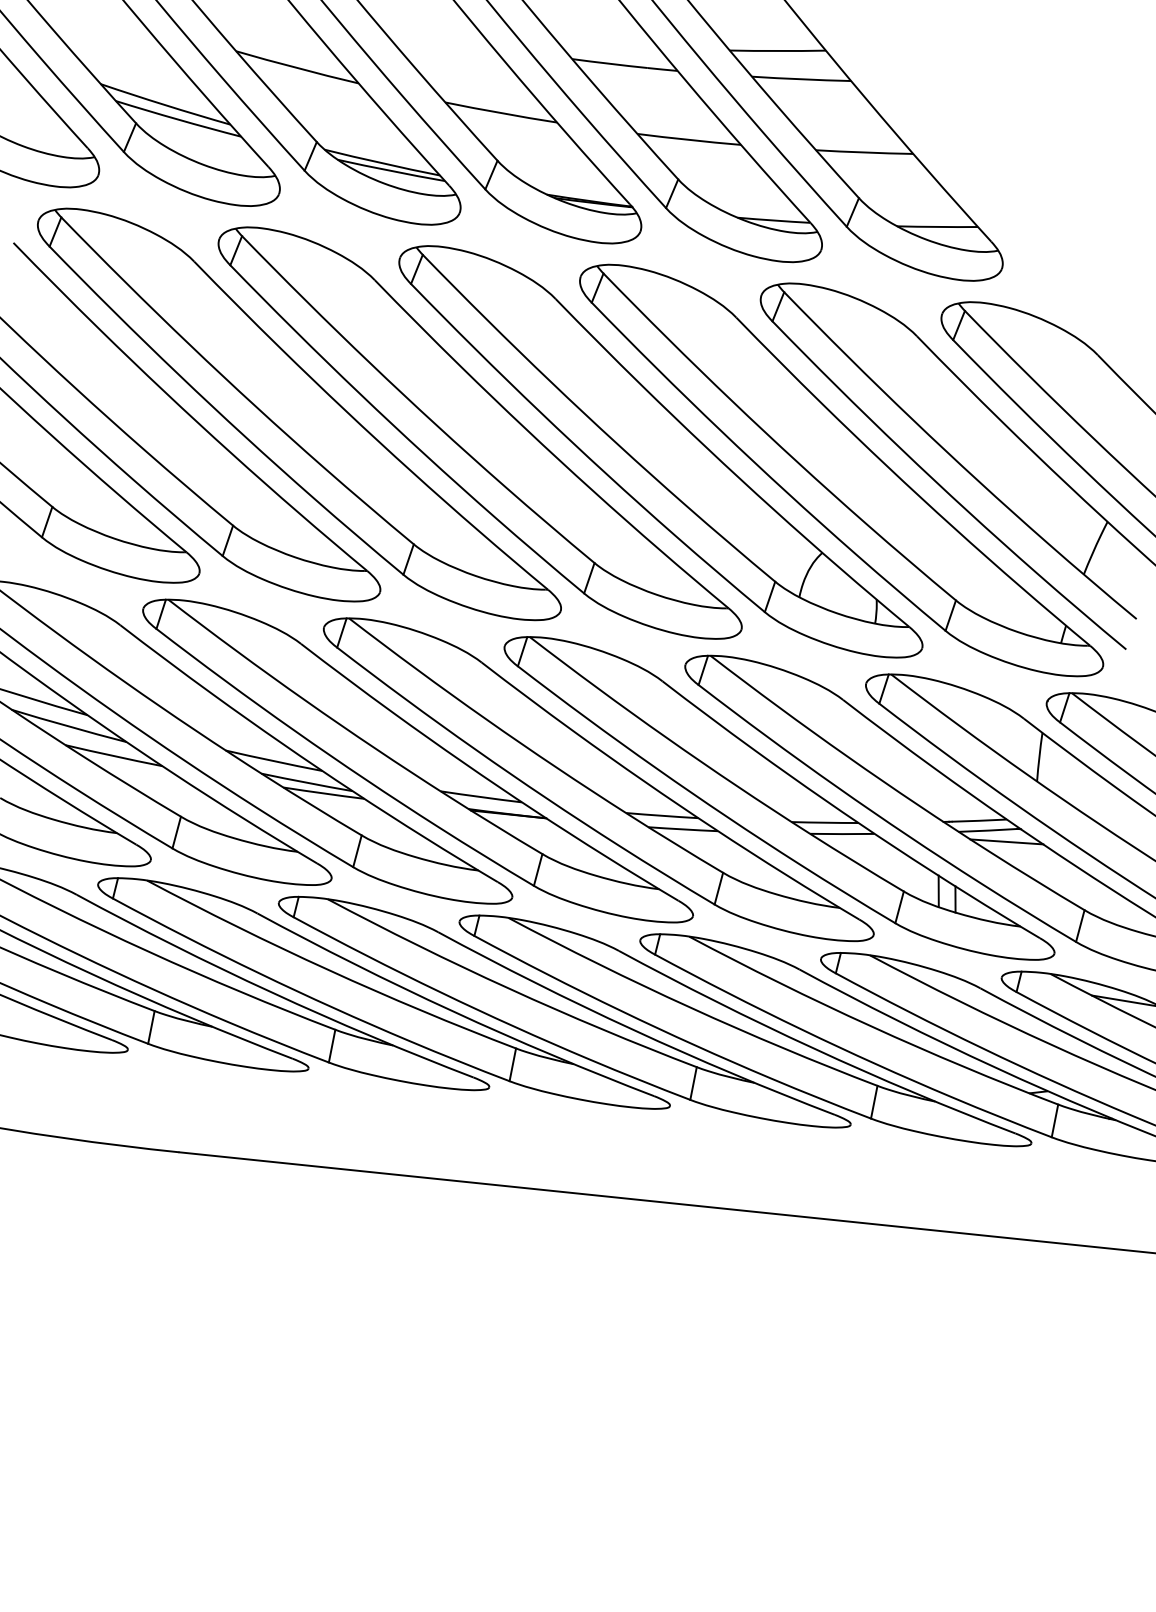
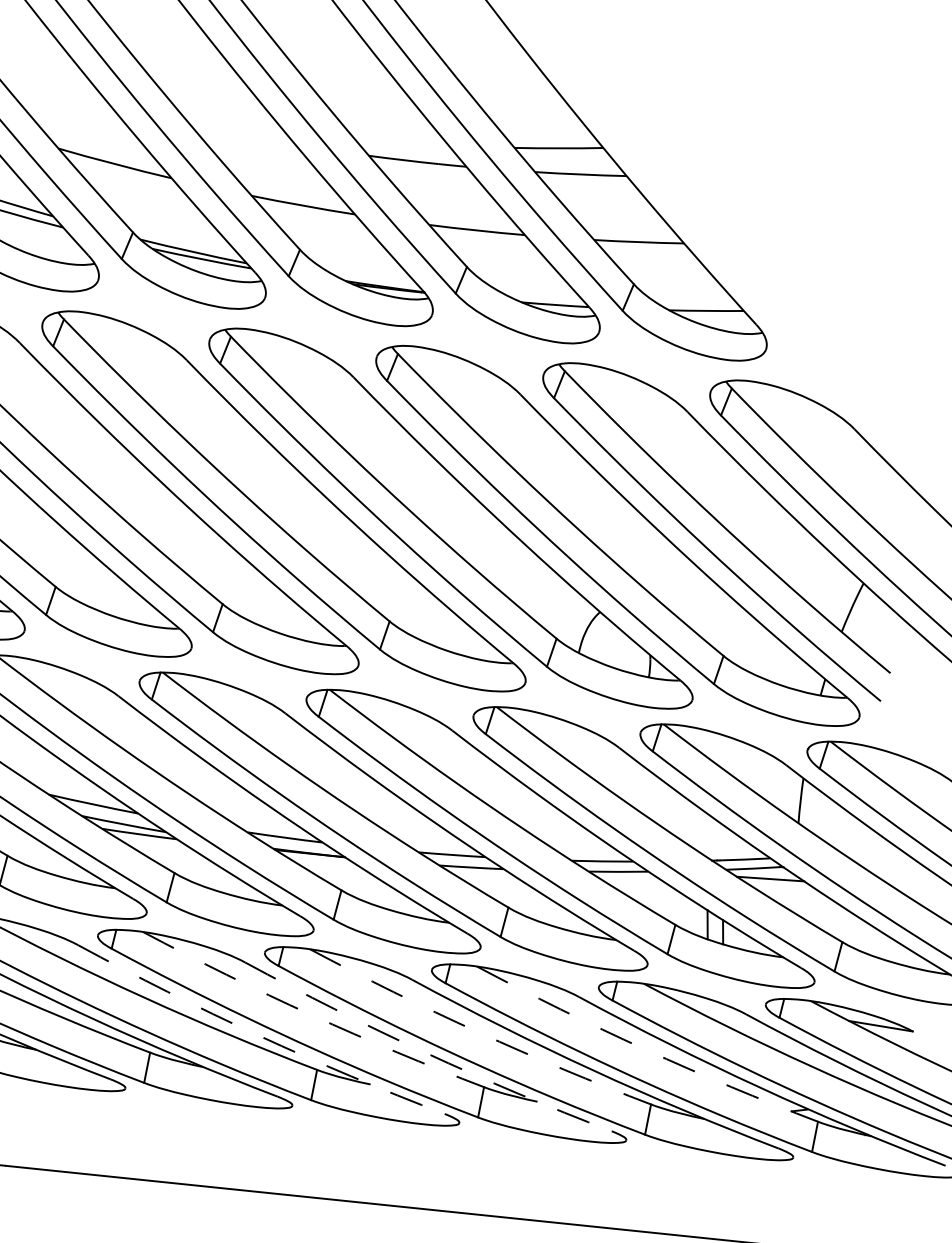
arc: (509, 988) -> (311, 1014), solid -> dashed
arc: (690, 1007) -> (478, 1032), solid -> dashed
arc: (452, 1011) -> (258, 1035), solid -> dashed
arc: (871, 1026) -> (645, 1049), solid -> dashed
arc: (633, 1030) -> (425, 1053), solid -> dashed

